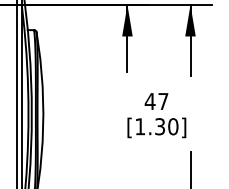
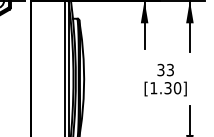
text: (156, 100) -> (165, 69), 47 -> 33

